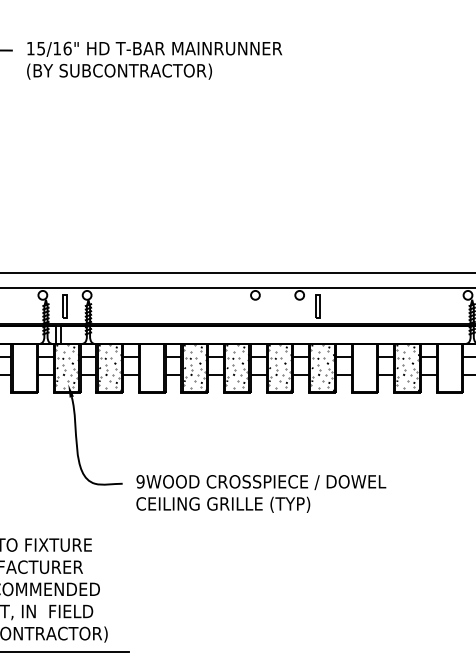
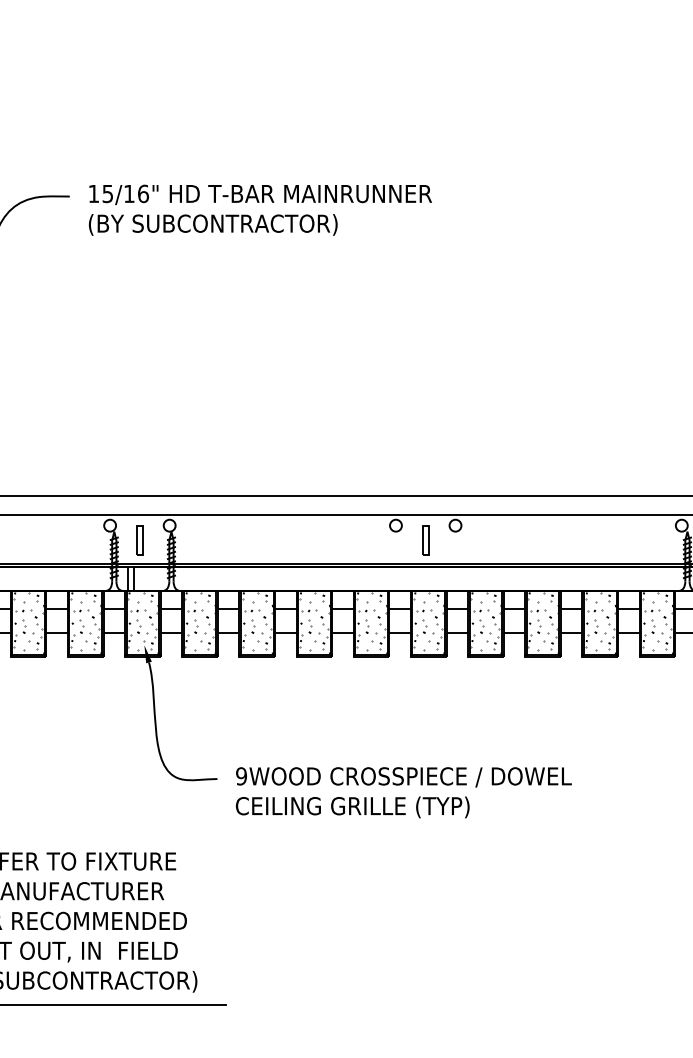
part: (317, 306) -> (425, 540), moved
hatch: (25, 368) -> (86, 623), added
hatch: (152, 368) -> (257, 623), added
hatch: (365, 368) -> (543, 623), added
hatch: (449, 368) -> (657, 623), added

